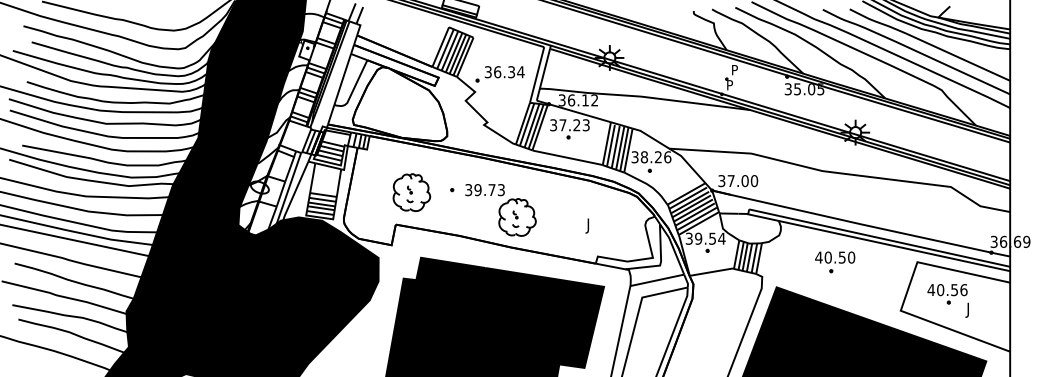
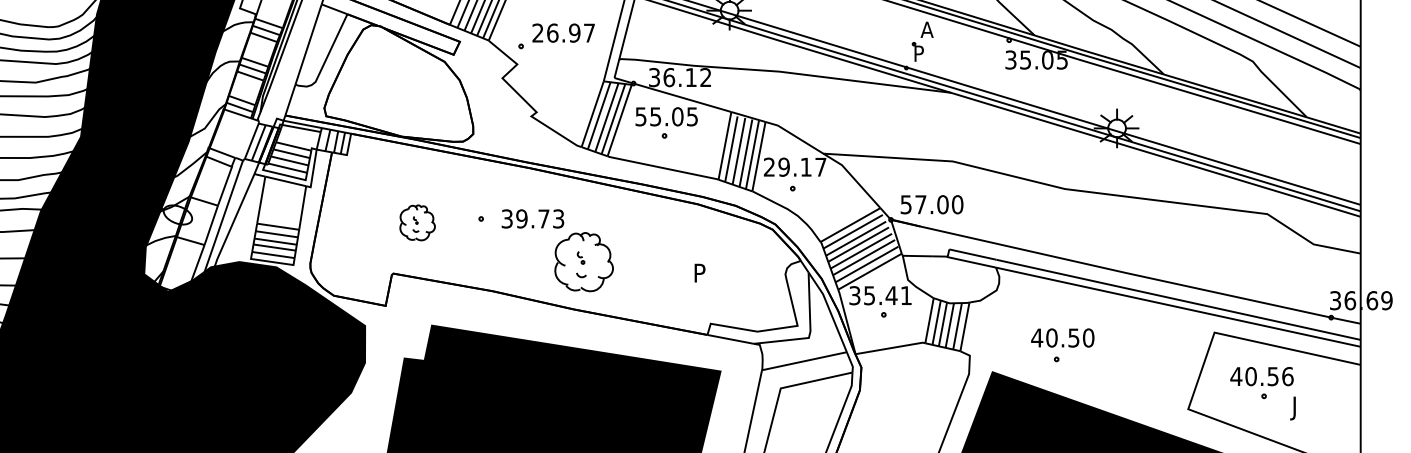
text: (735, 70) -> (927, 30), P -> A
text: (504, 72) -> (563, 33), 36.34 -> 26.97
text: (569, 125) -> (666, 117), 37.23 -> 55.05
text: (651, 157) -> (795, 167), 38.26 -> 29.17
text: (721, 180) -> (905, 203), 37.00 -> 57.00
part: (411, 192) -> (416, 222), size x0.6
text: (589, 225) -> (697, 274), J -> P
text: (710, 238) -> (888, 295), 39.54 -> 35.41
part: (835, 262) -> (1063, 345), moved

